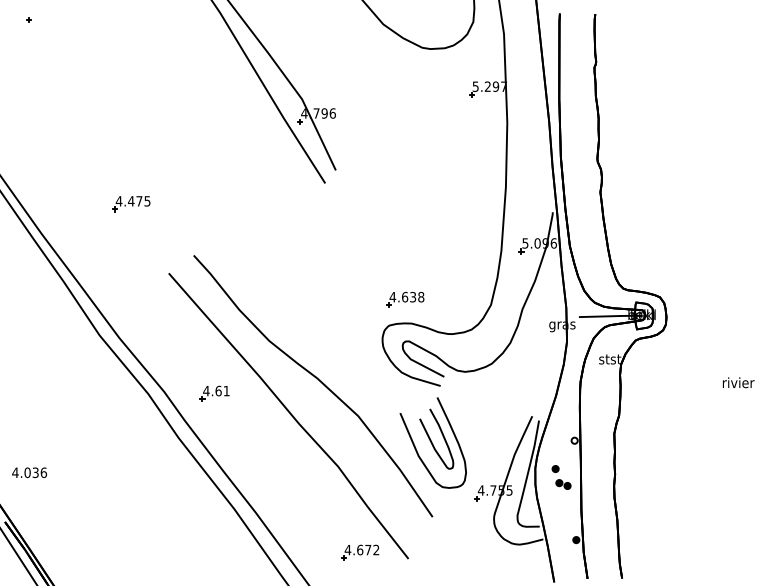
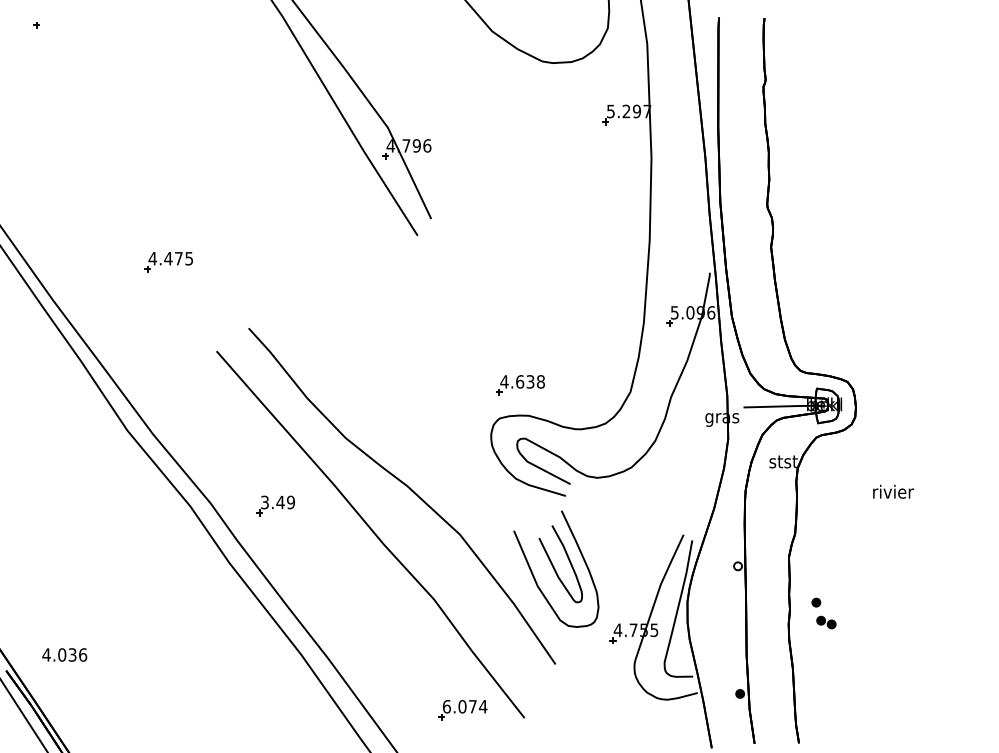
text: (738, 382) -> (893, 491), moved
text: (216, 390) -> (277, 501), 4.61 -> 3.49
text: (29, 472) -> (64, 654), moved
part: (561, 477) -> (823, 613), moved
text: (361, 549) -> (464, 706), 4.672 -> 6.074

